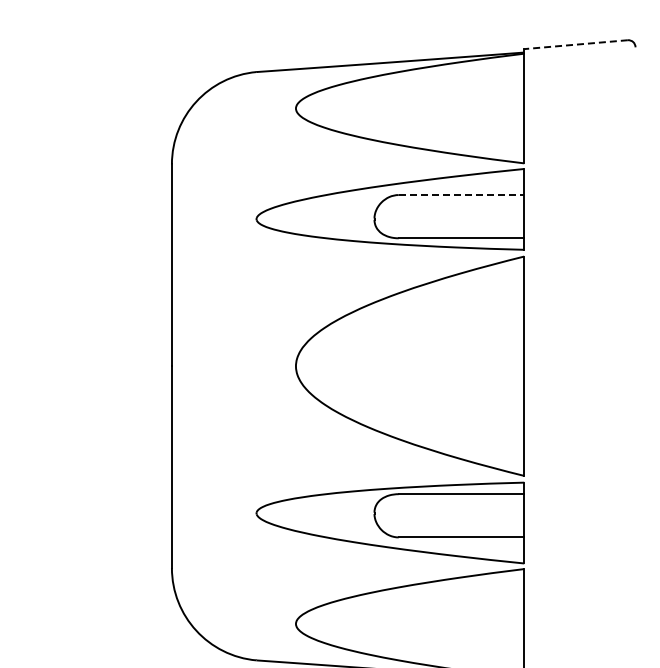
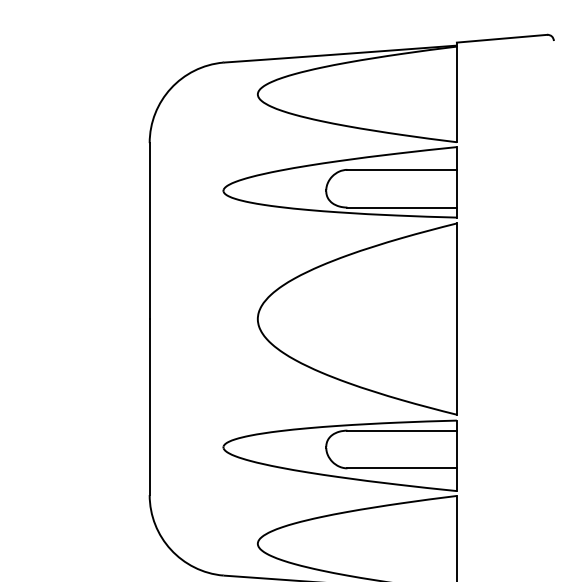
line: (576, 44) -> (502, 38), dashed -> solid
line: (461, 195) -> (402, 170), dashed -> solid

